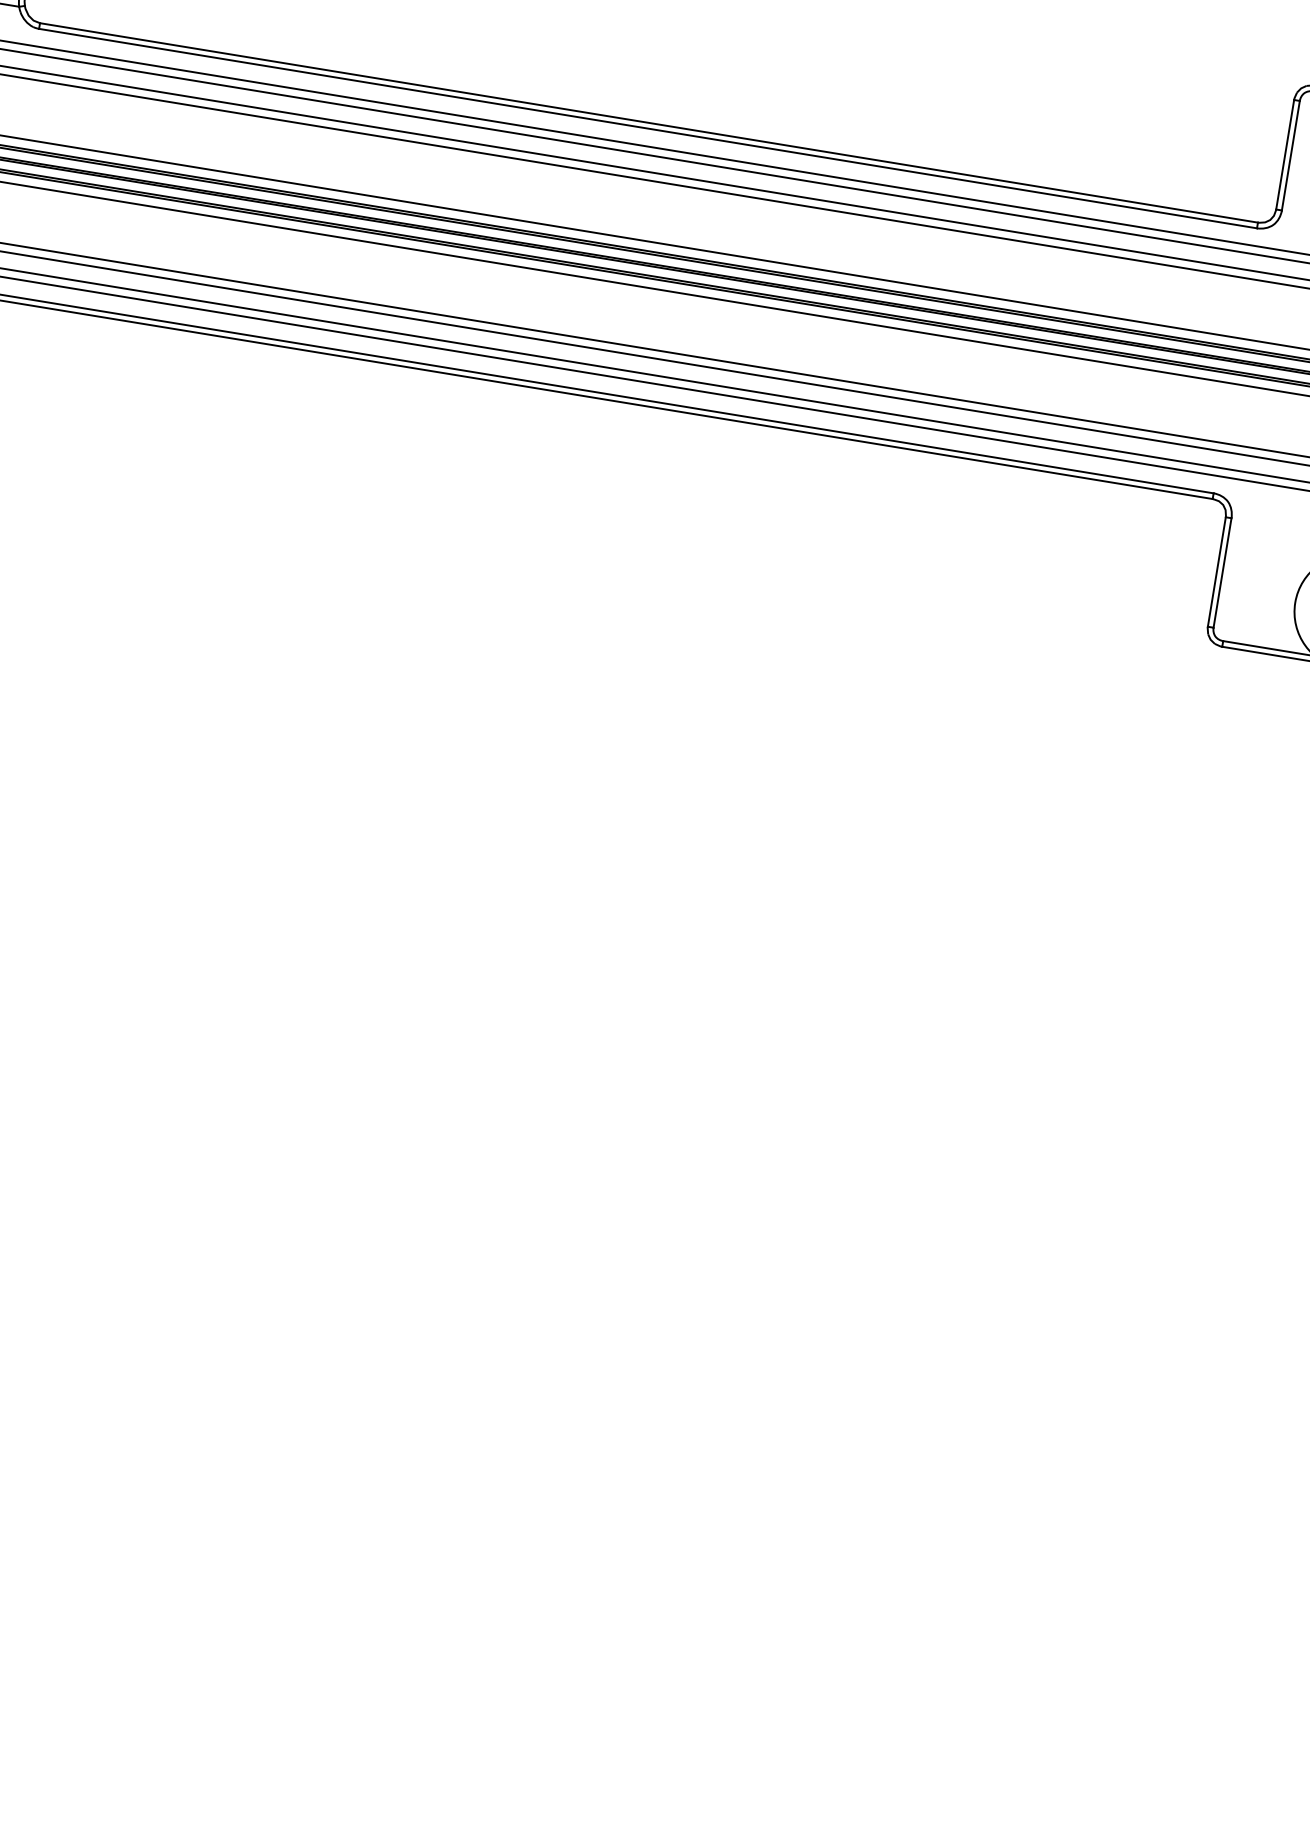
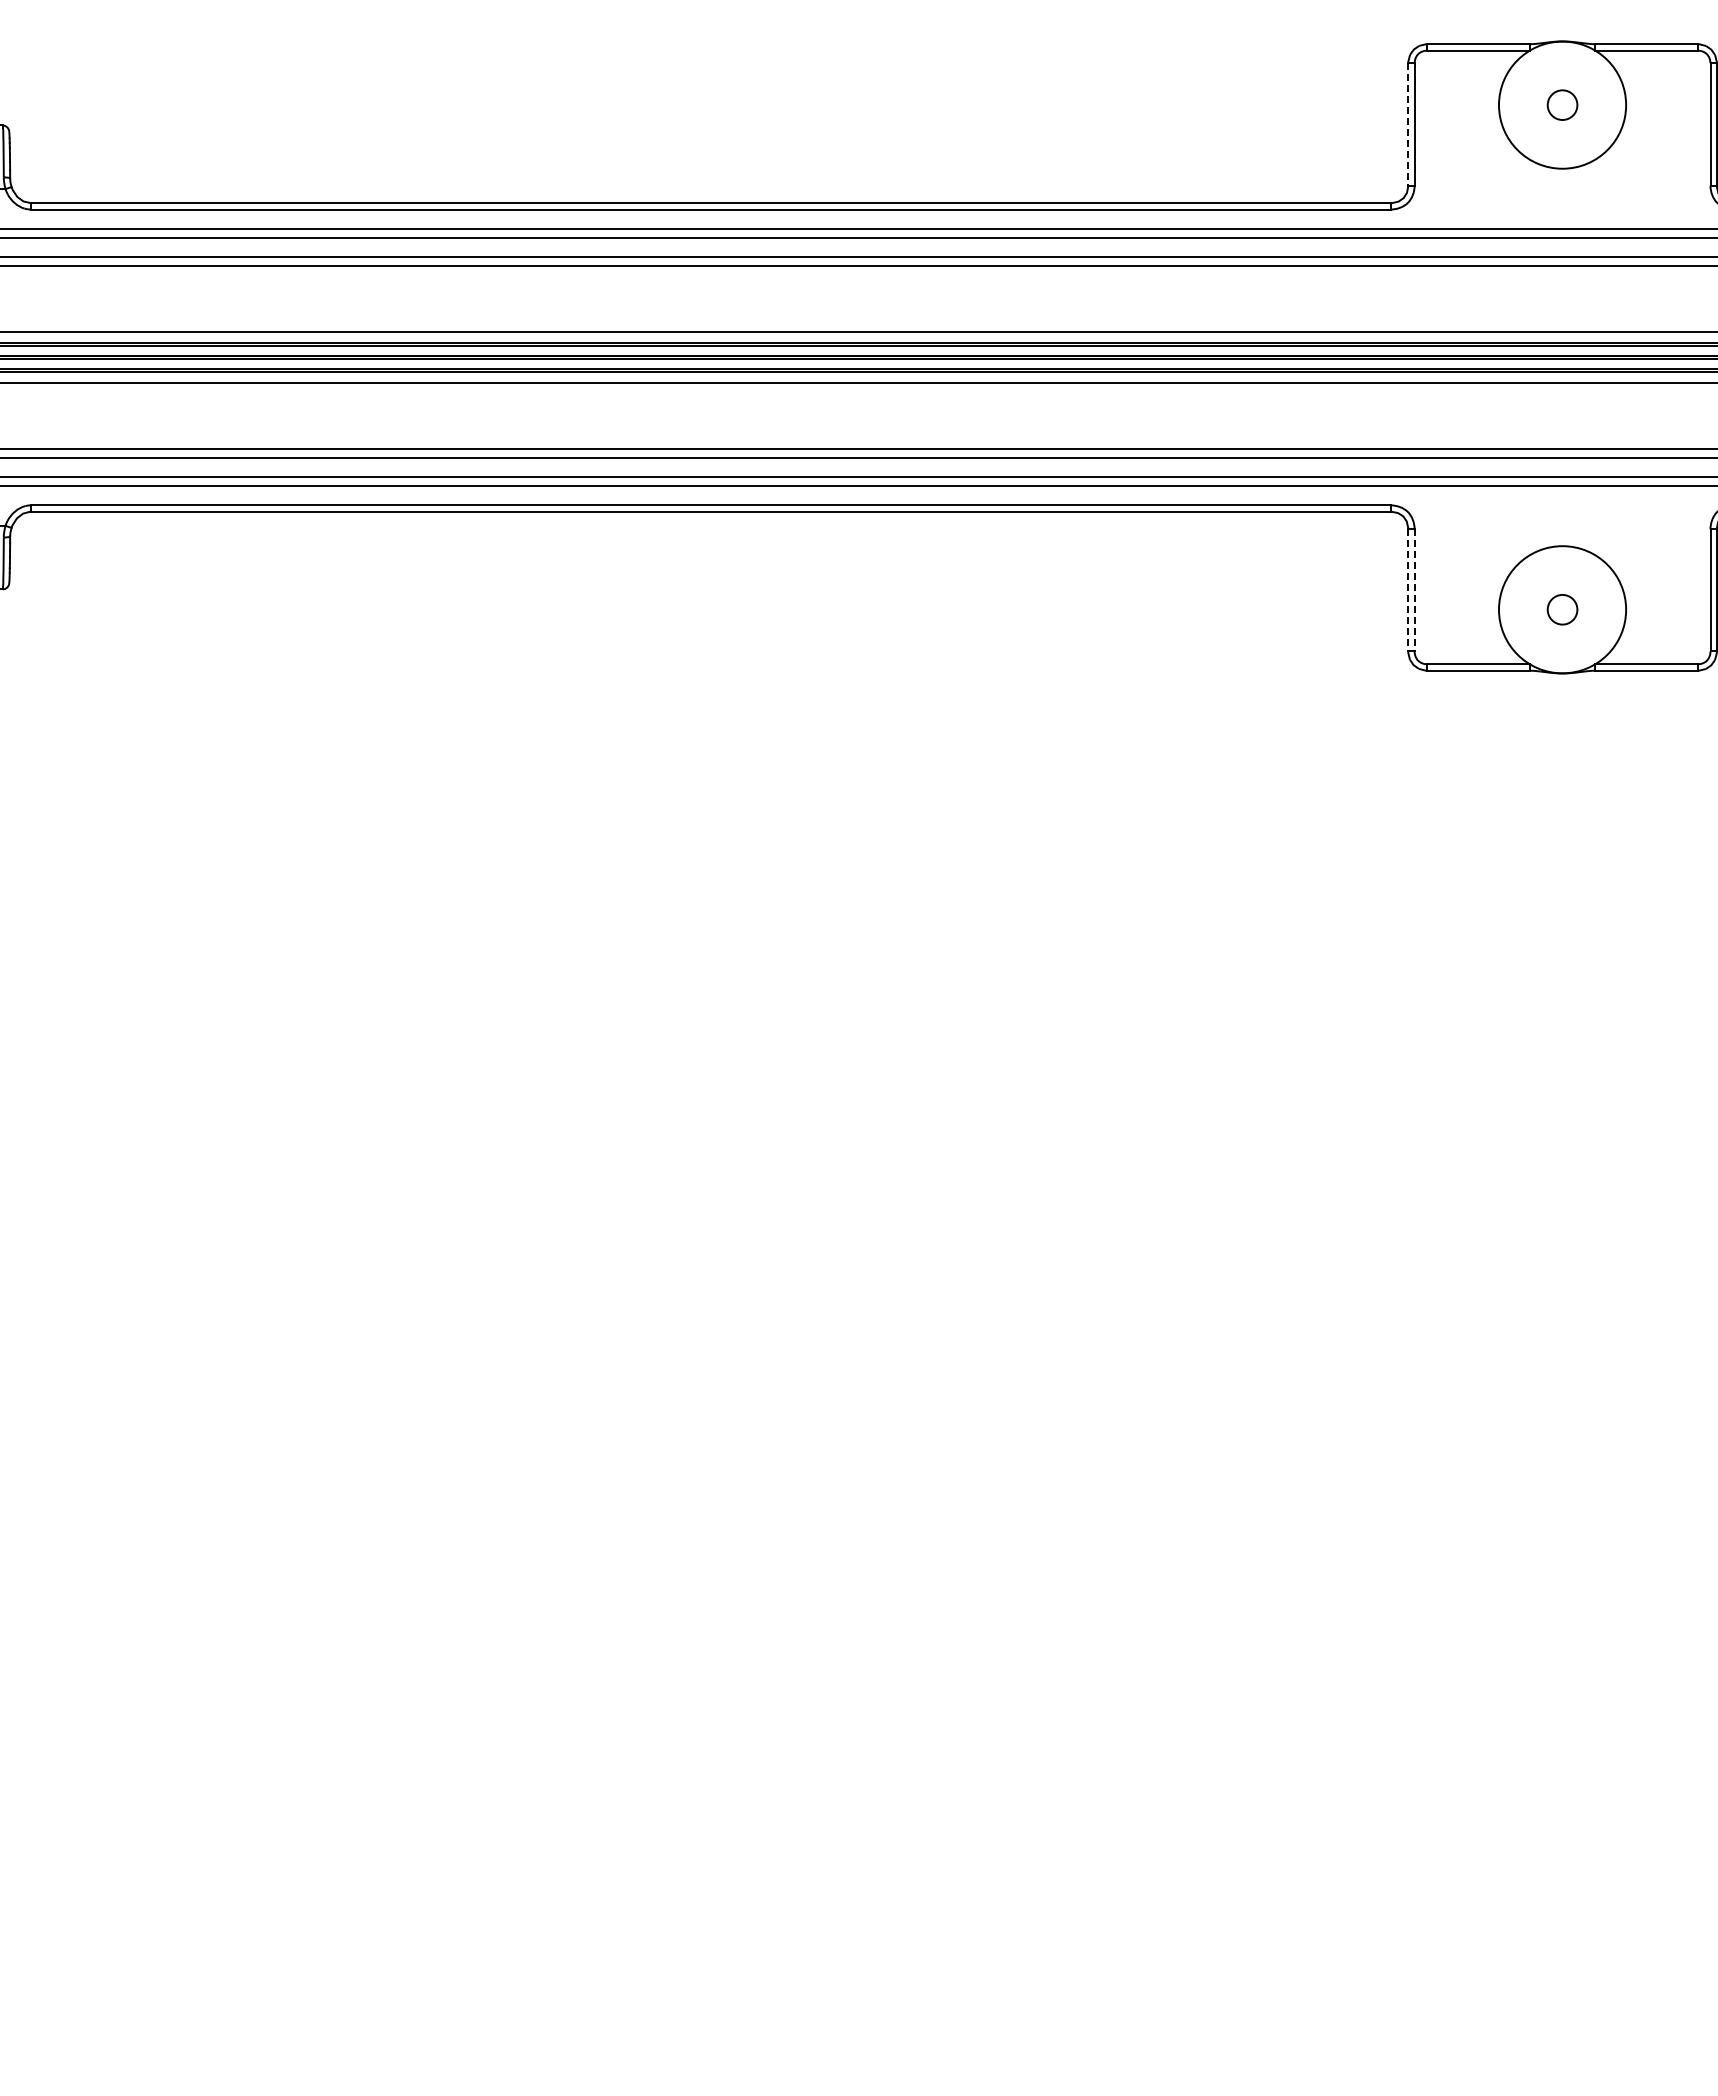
line: (1285, 155) -> (1408, 125), solid -> dashed
line: (1217, 572) -> (1408, 590), solid -> dashed
line: (1222, 573) -> (1414, 590), solid -> dashed

